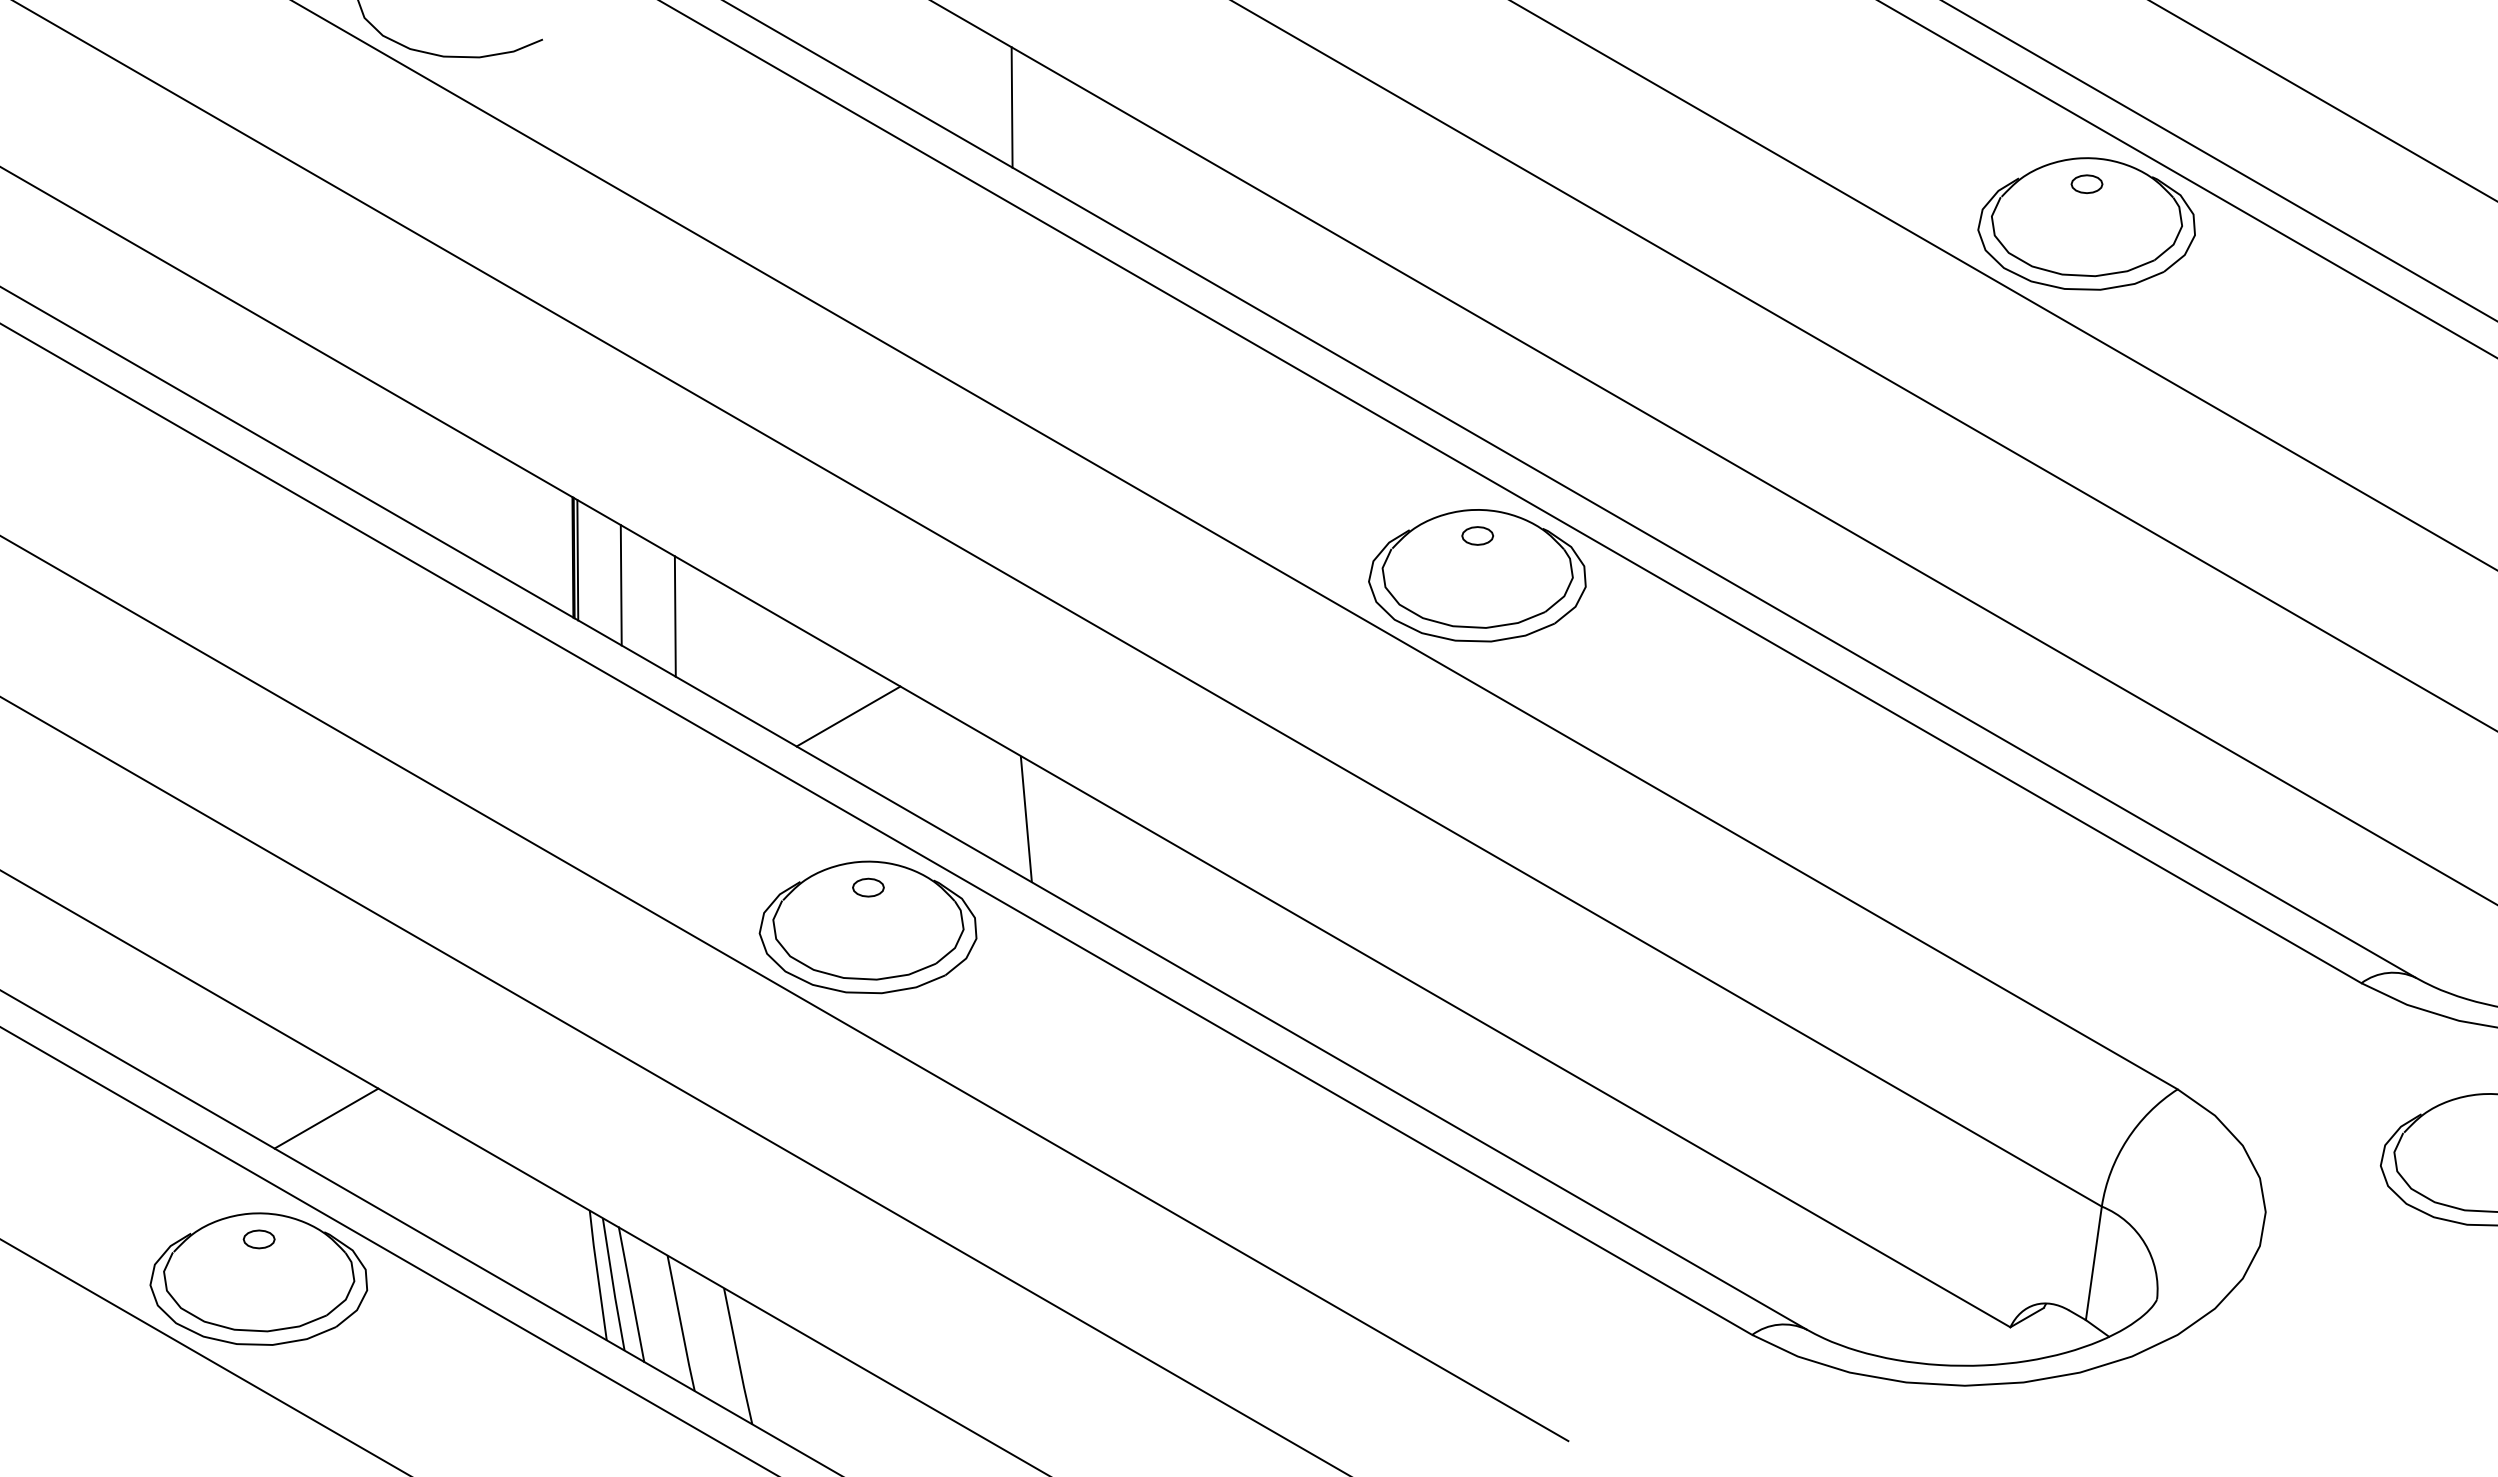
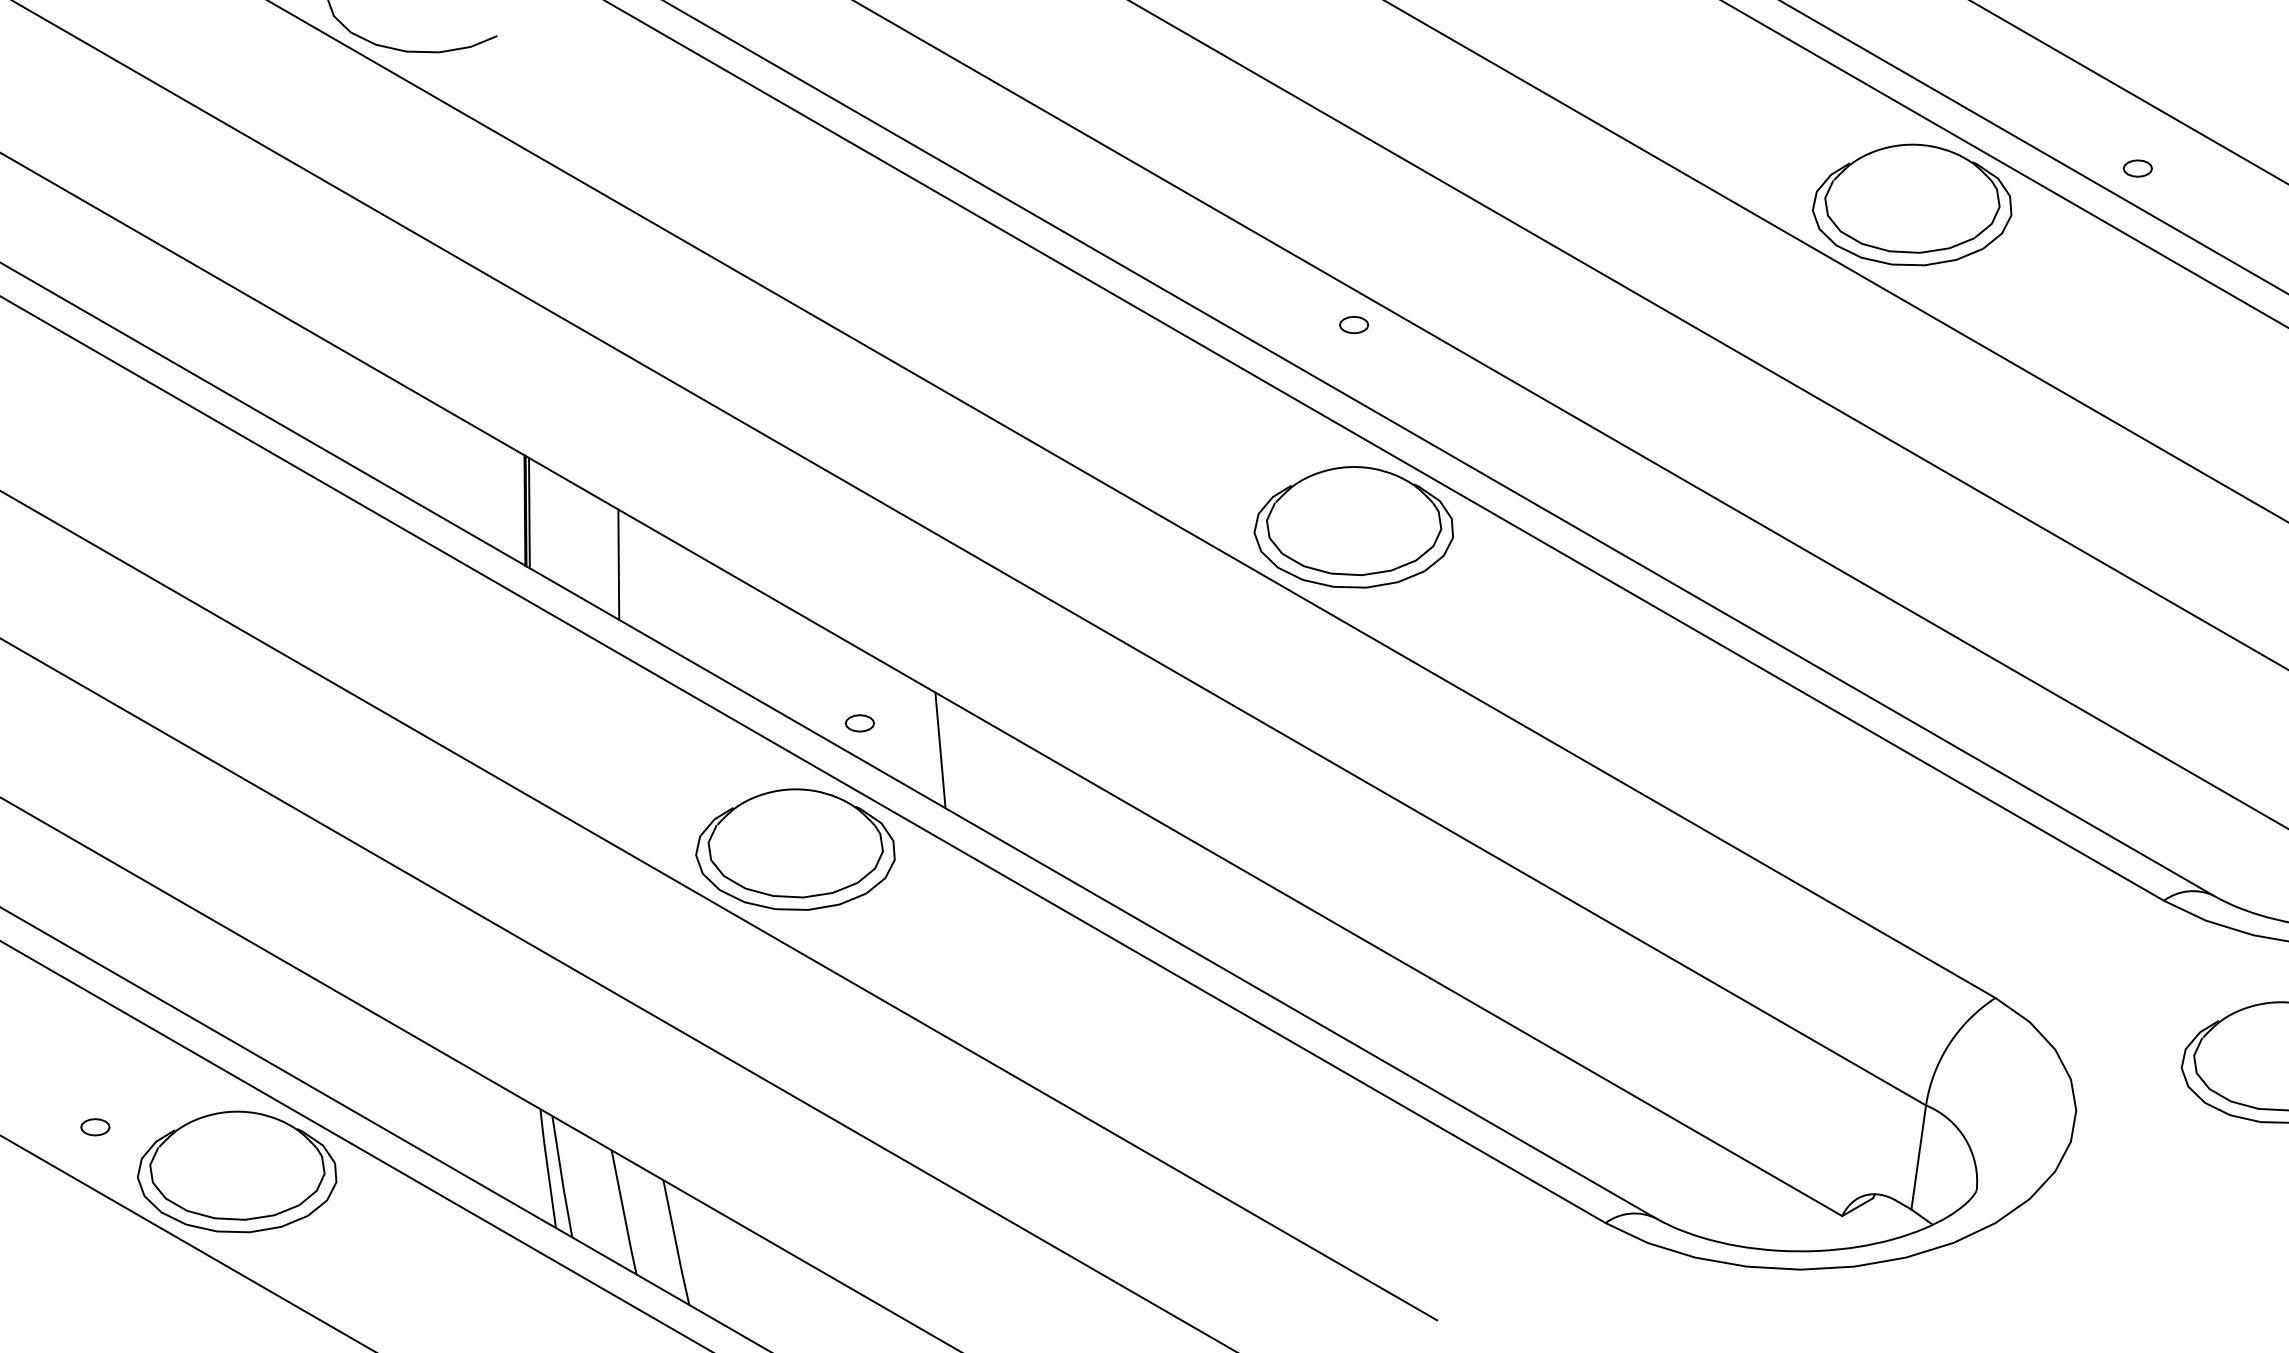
line: (1011, 107) -> (926, 98), removed
part: (2086, 183) -> (2137, 167), moved
part: (1477, 535) -> (1353, 324), moved
line: (620, 585) -> (568, 536), removed
line: (848, 716) -> (777, 656), removed
part: (868, 887) -> (859, 723), moved
line: (326, 1118) -> (299, 1024), removed
part: (258, 1239) -> (94, 1127), moved
line: (631, 1294) -> (578, 1186), removed

